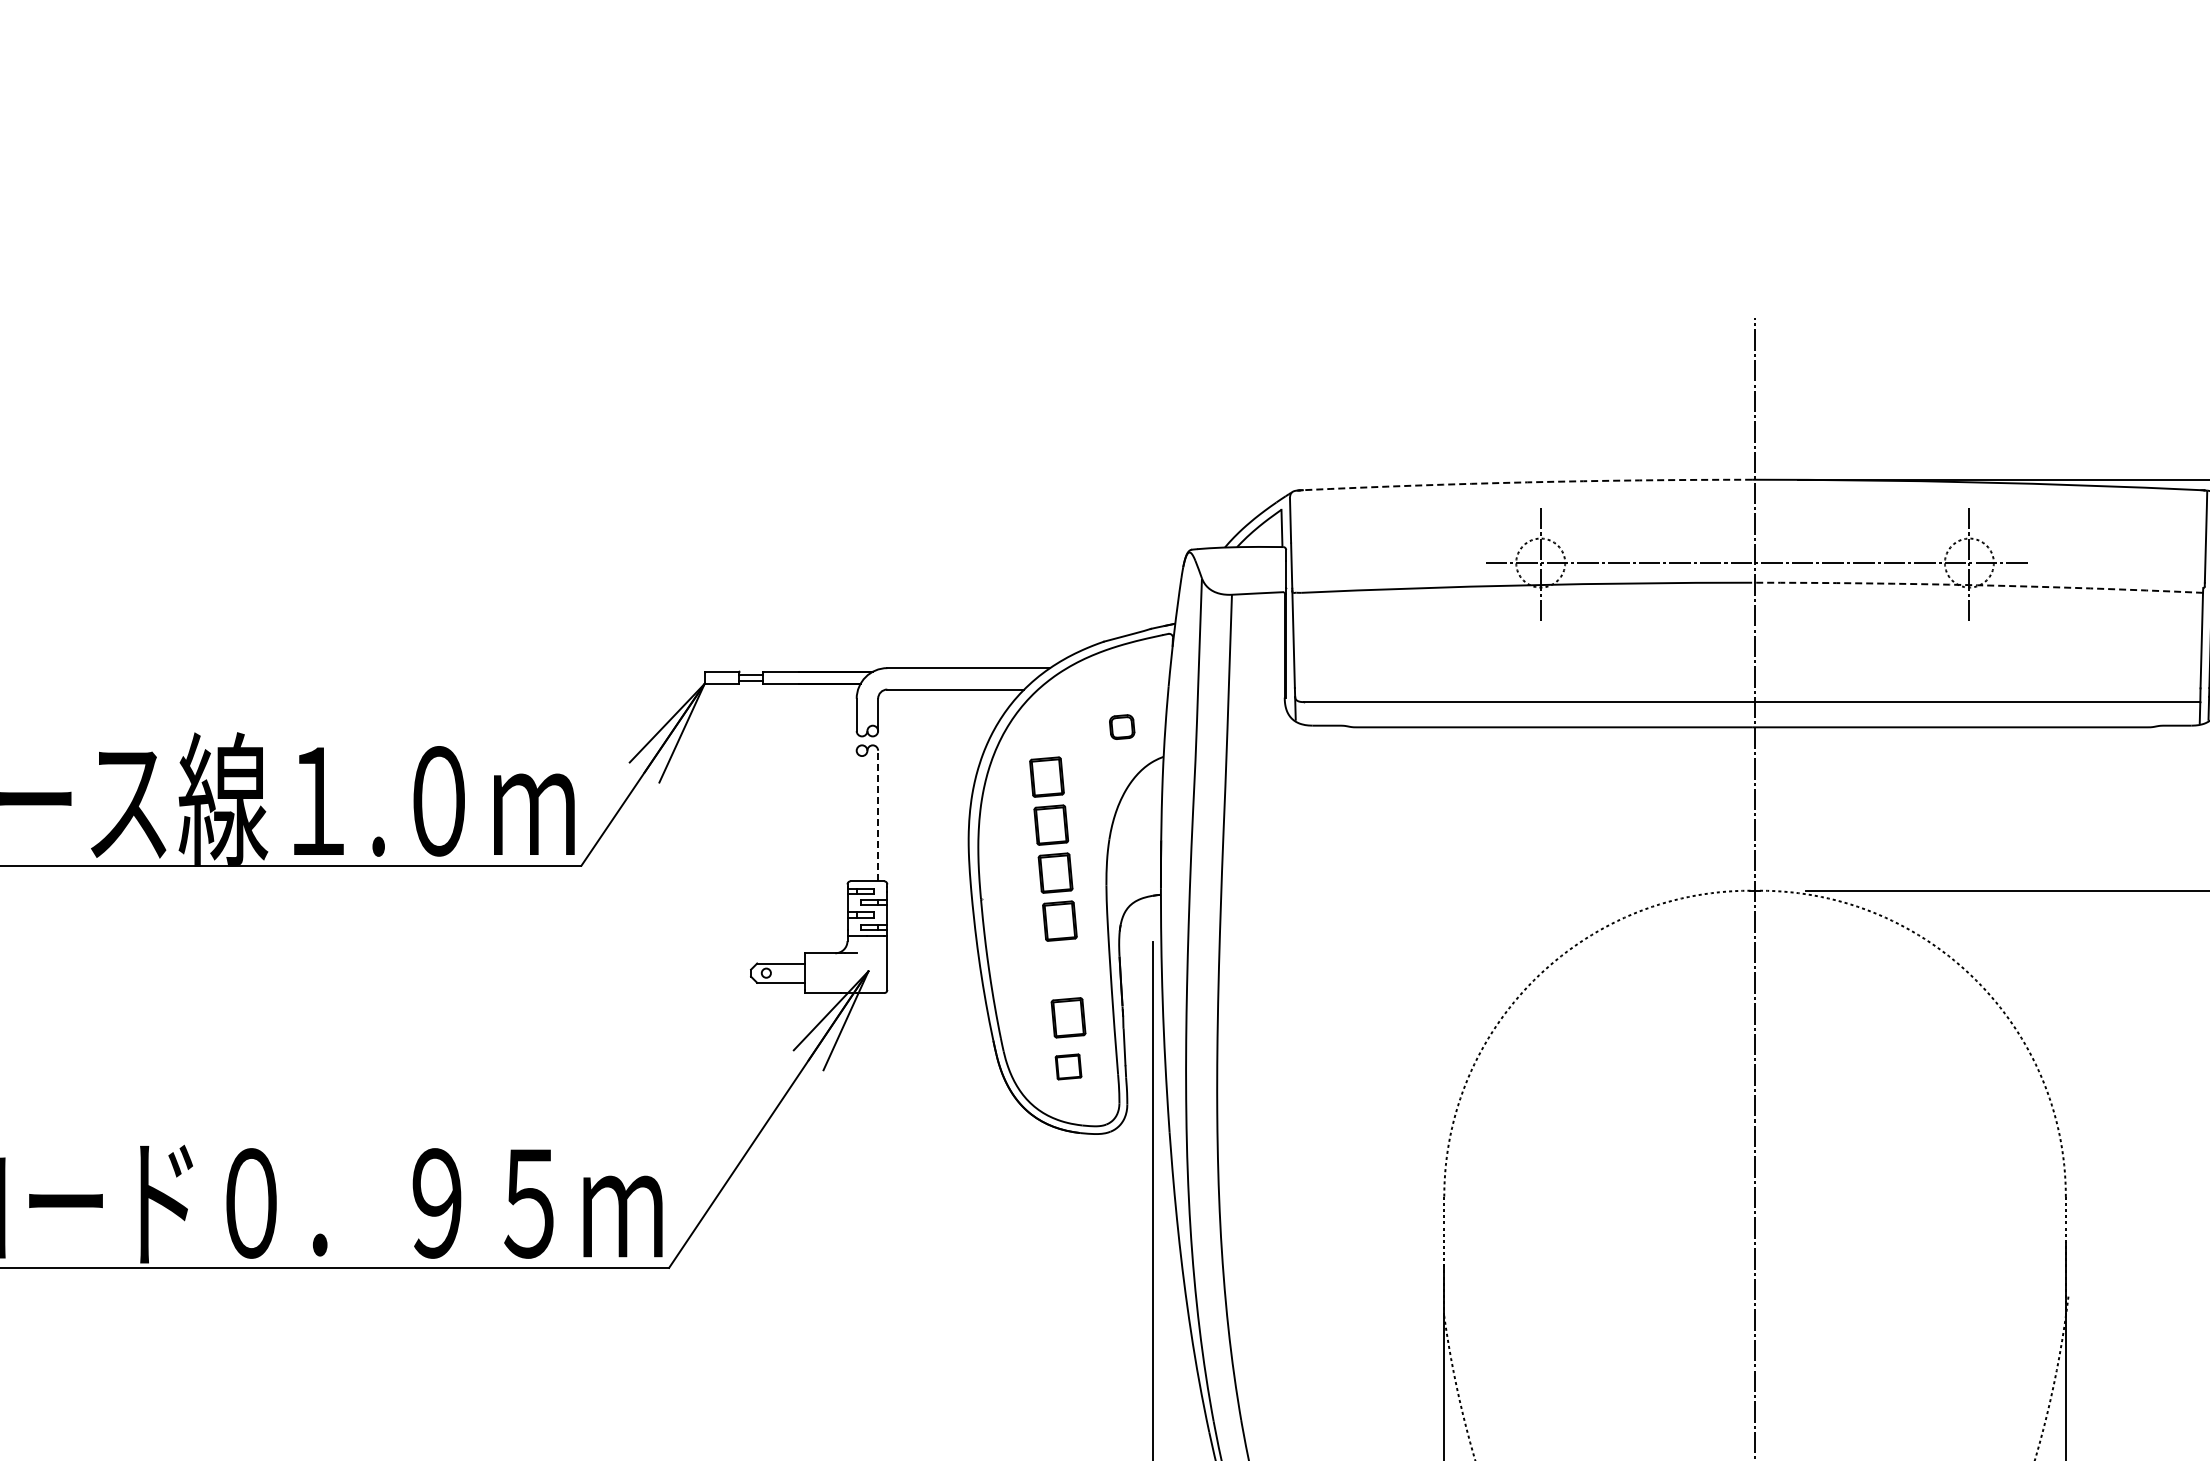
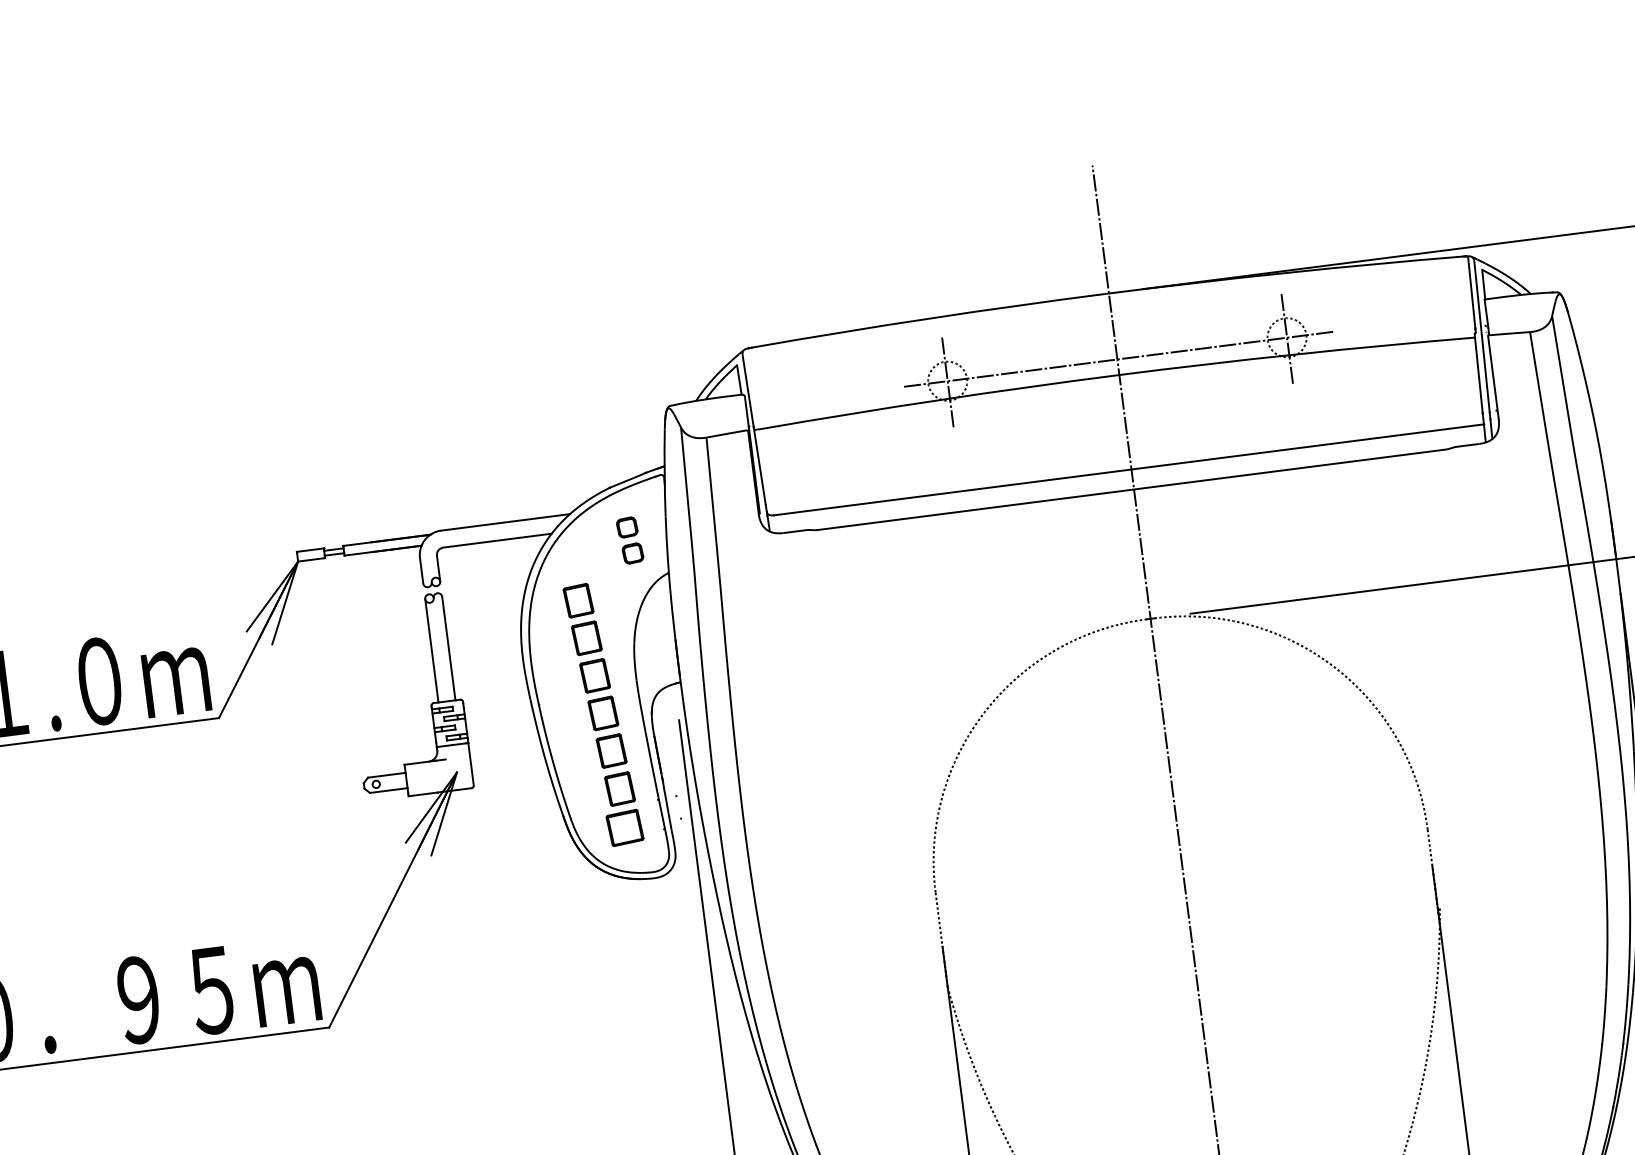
arc: (1527, 482) -> (929, 318), dashed -> solid
arc: (1977, 585) -> (1295, 354), dashed -> solid
part: (1119, 693) -> (627, 527), added
line: (856, 815) -> (431, 650), added
line: (878, 815) -> (449, 648), dashed -> solid
part: (1063, 968) -> (611, 750), added
part: (1068, 1066) -> (624, 827), size x1.67

